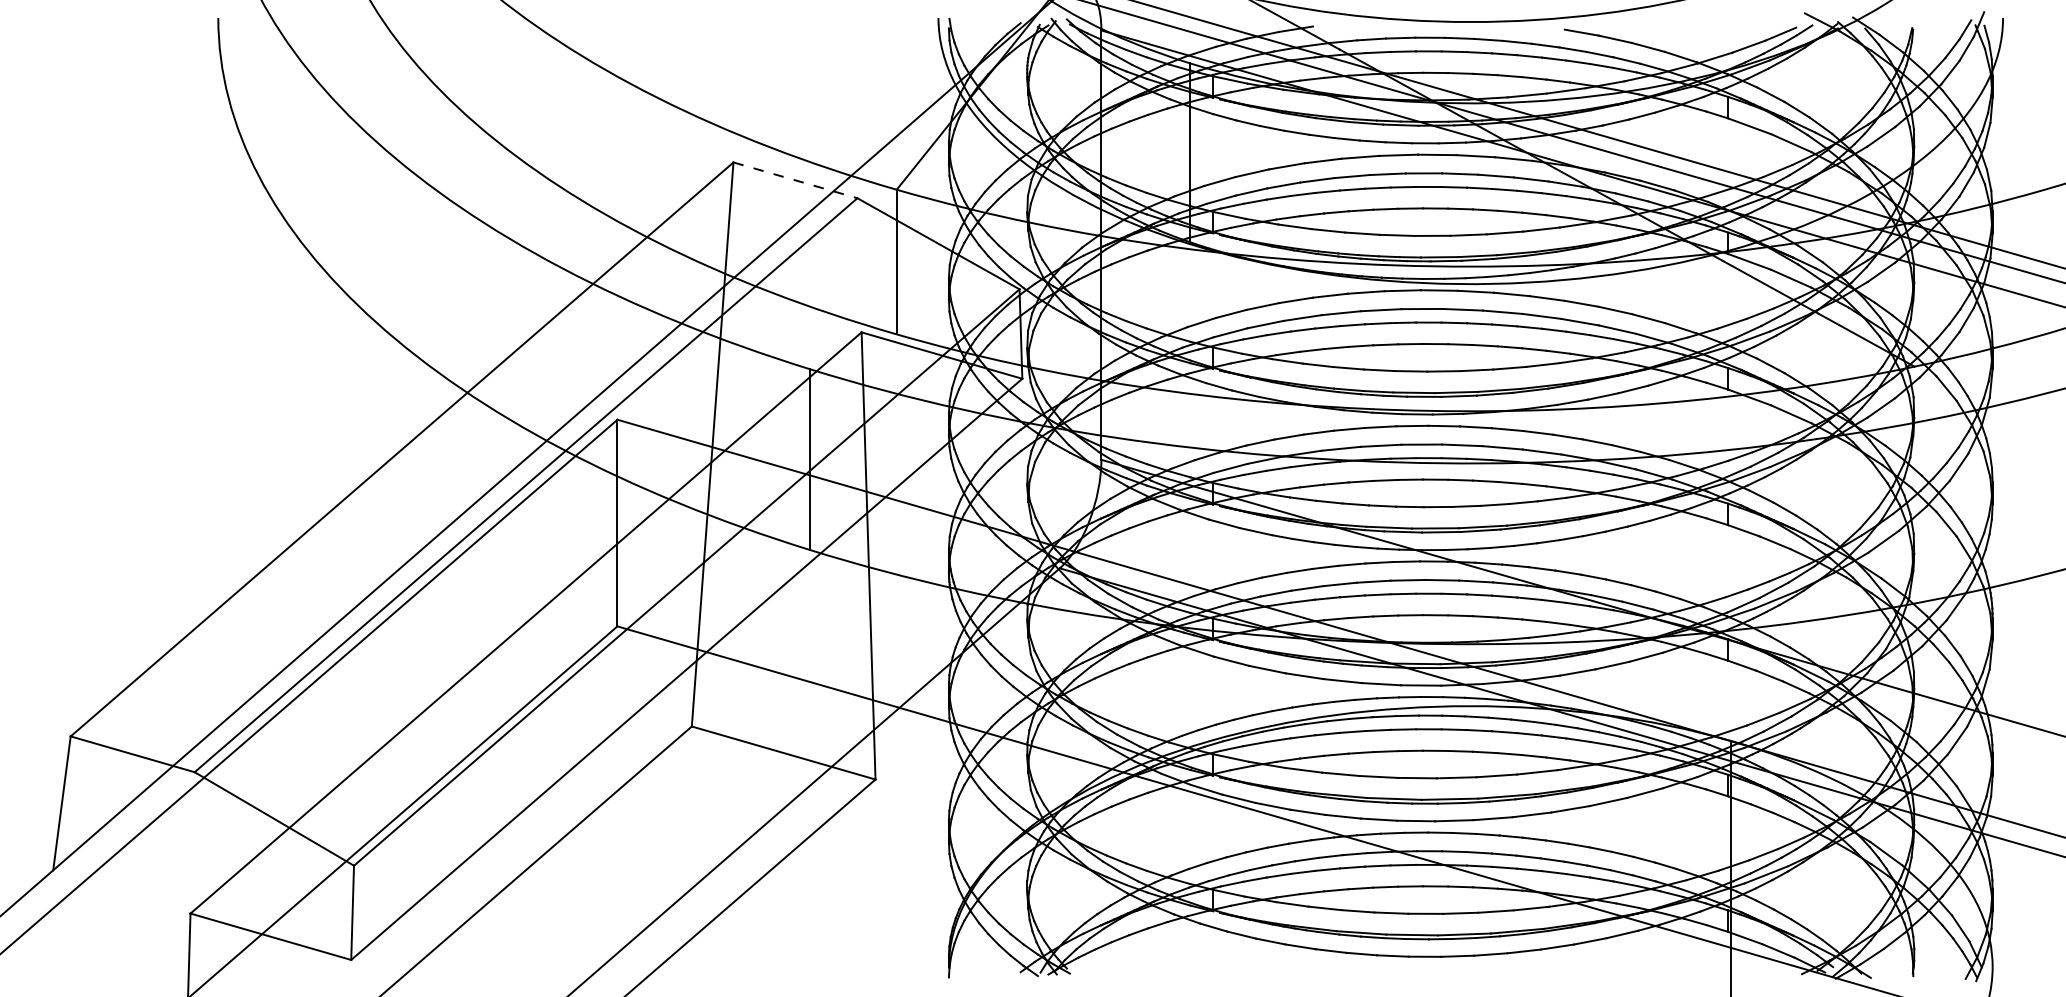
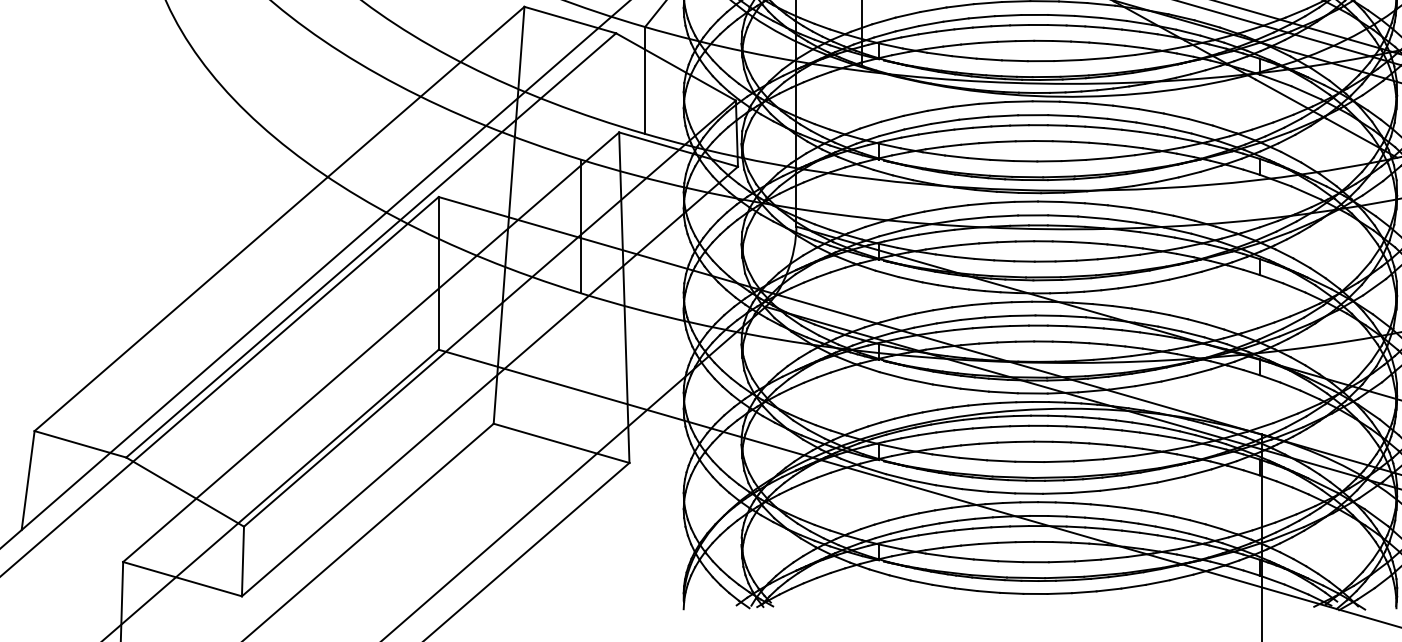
line: (795, 180) -> (570, 20), dashed -> solid

